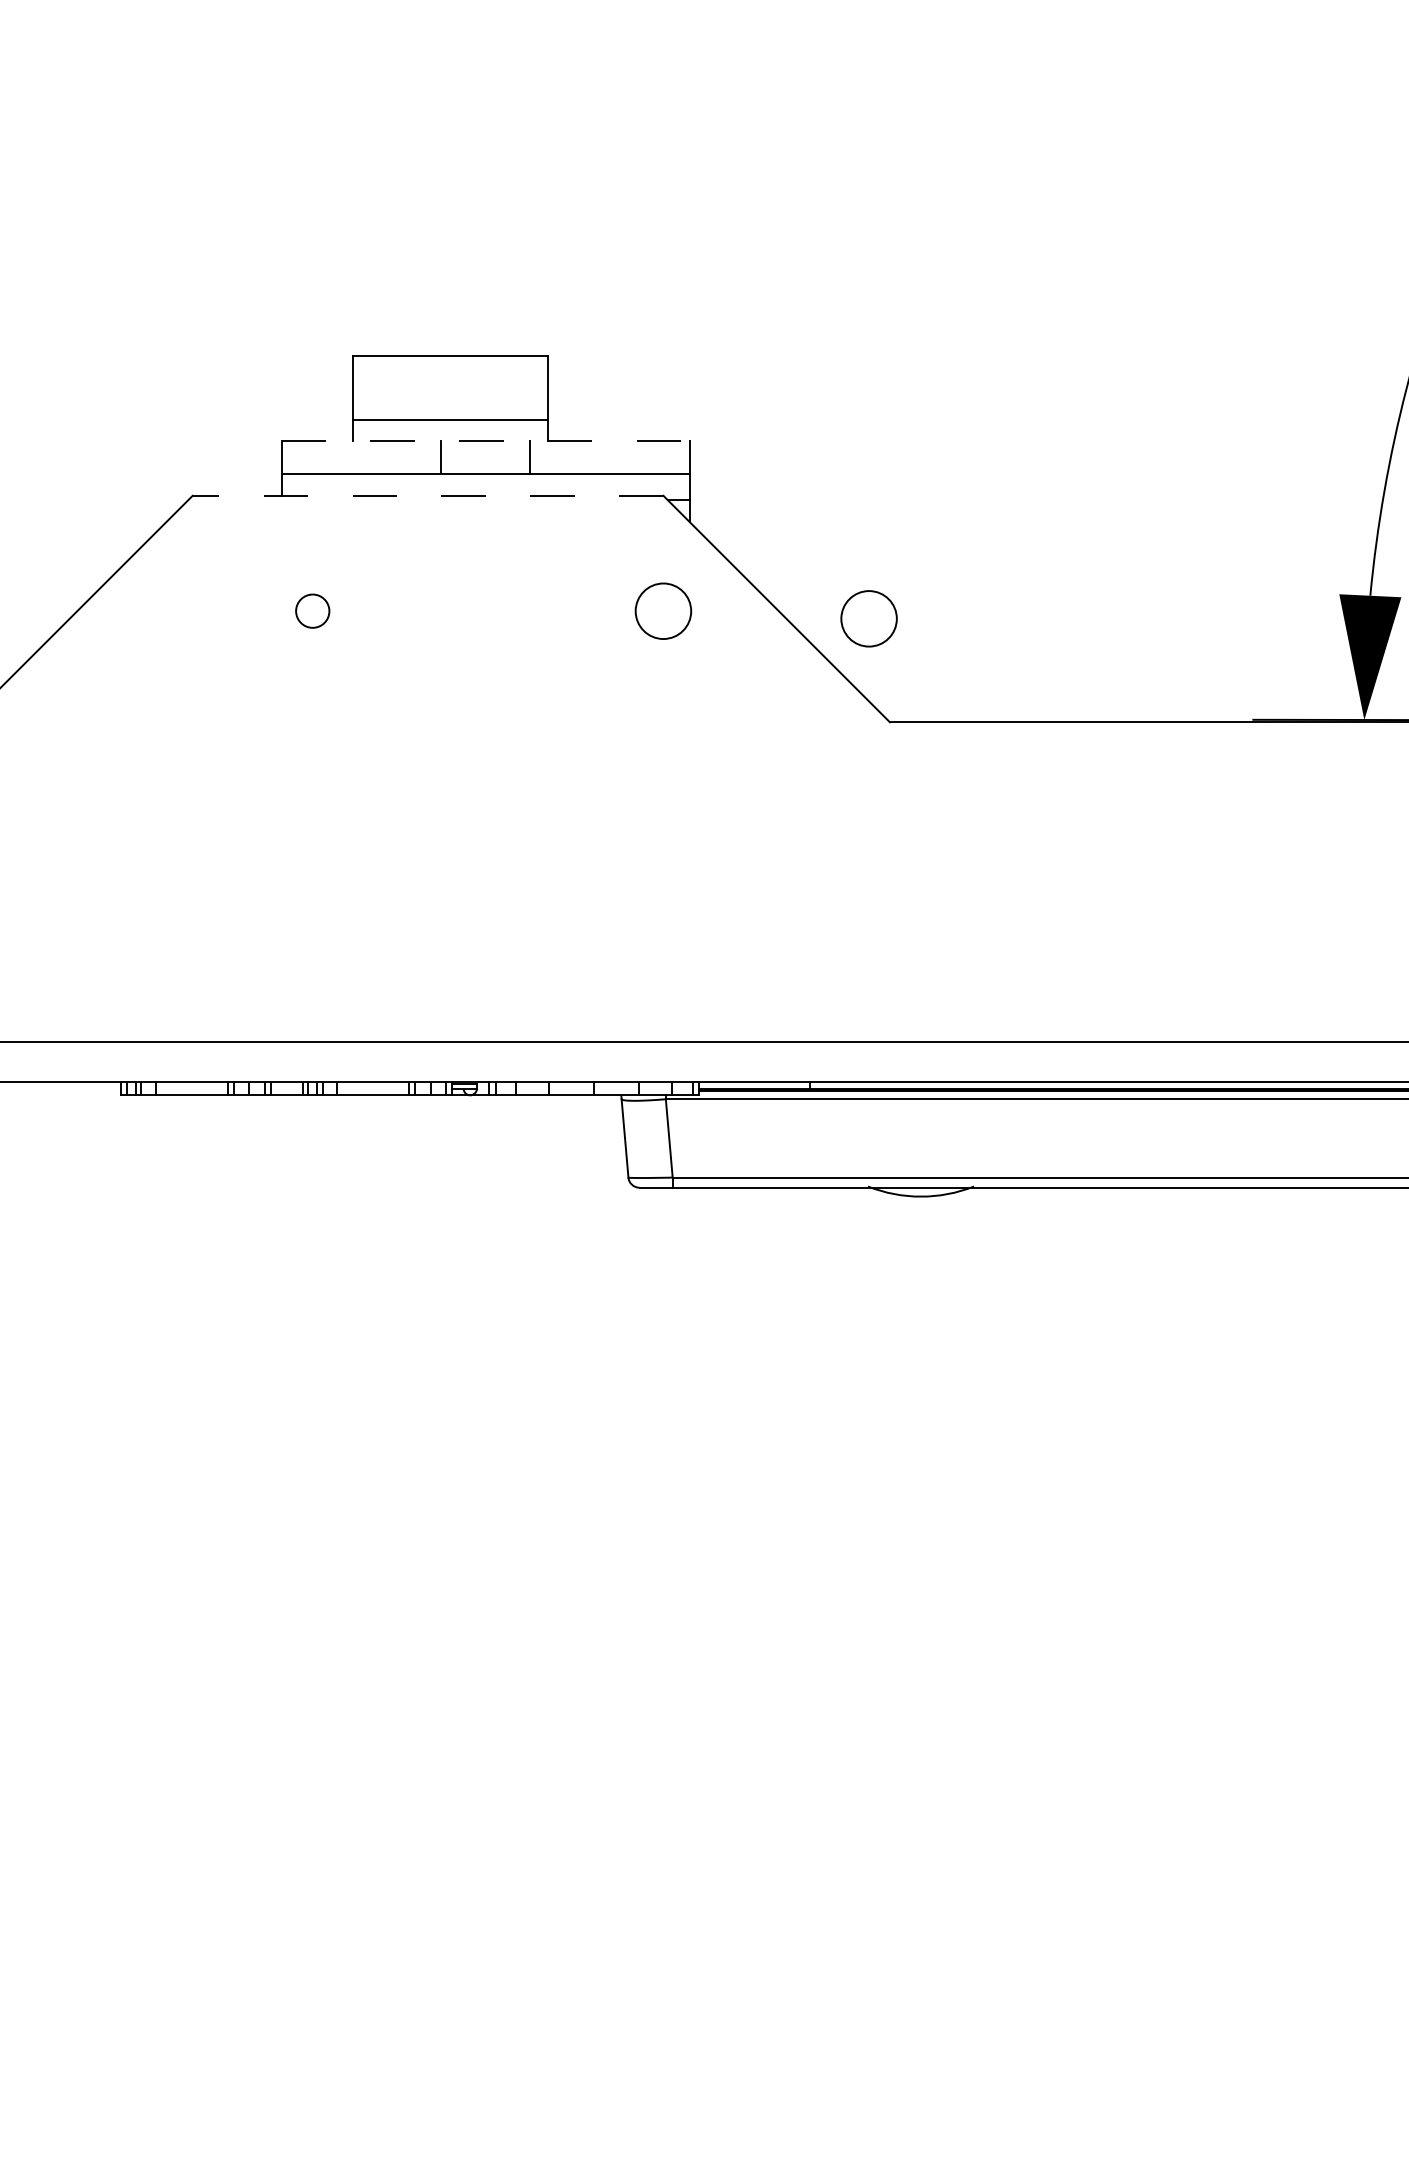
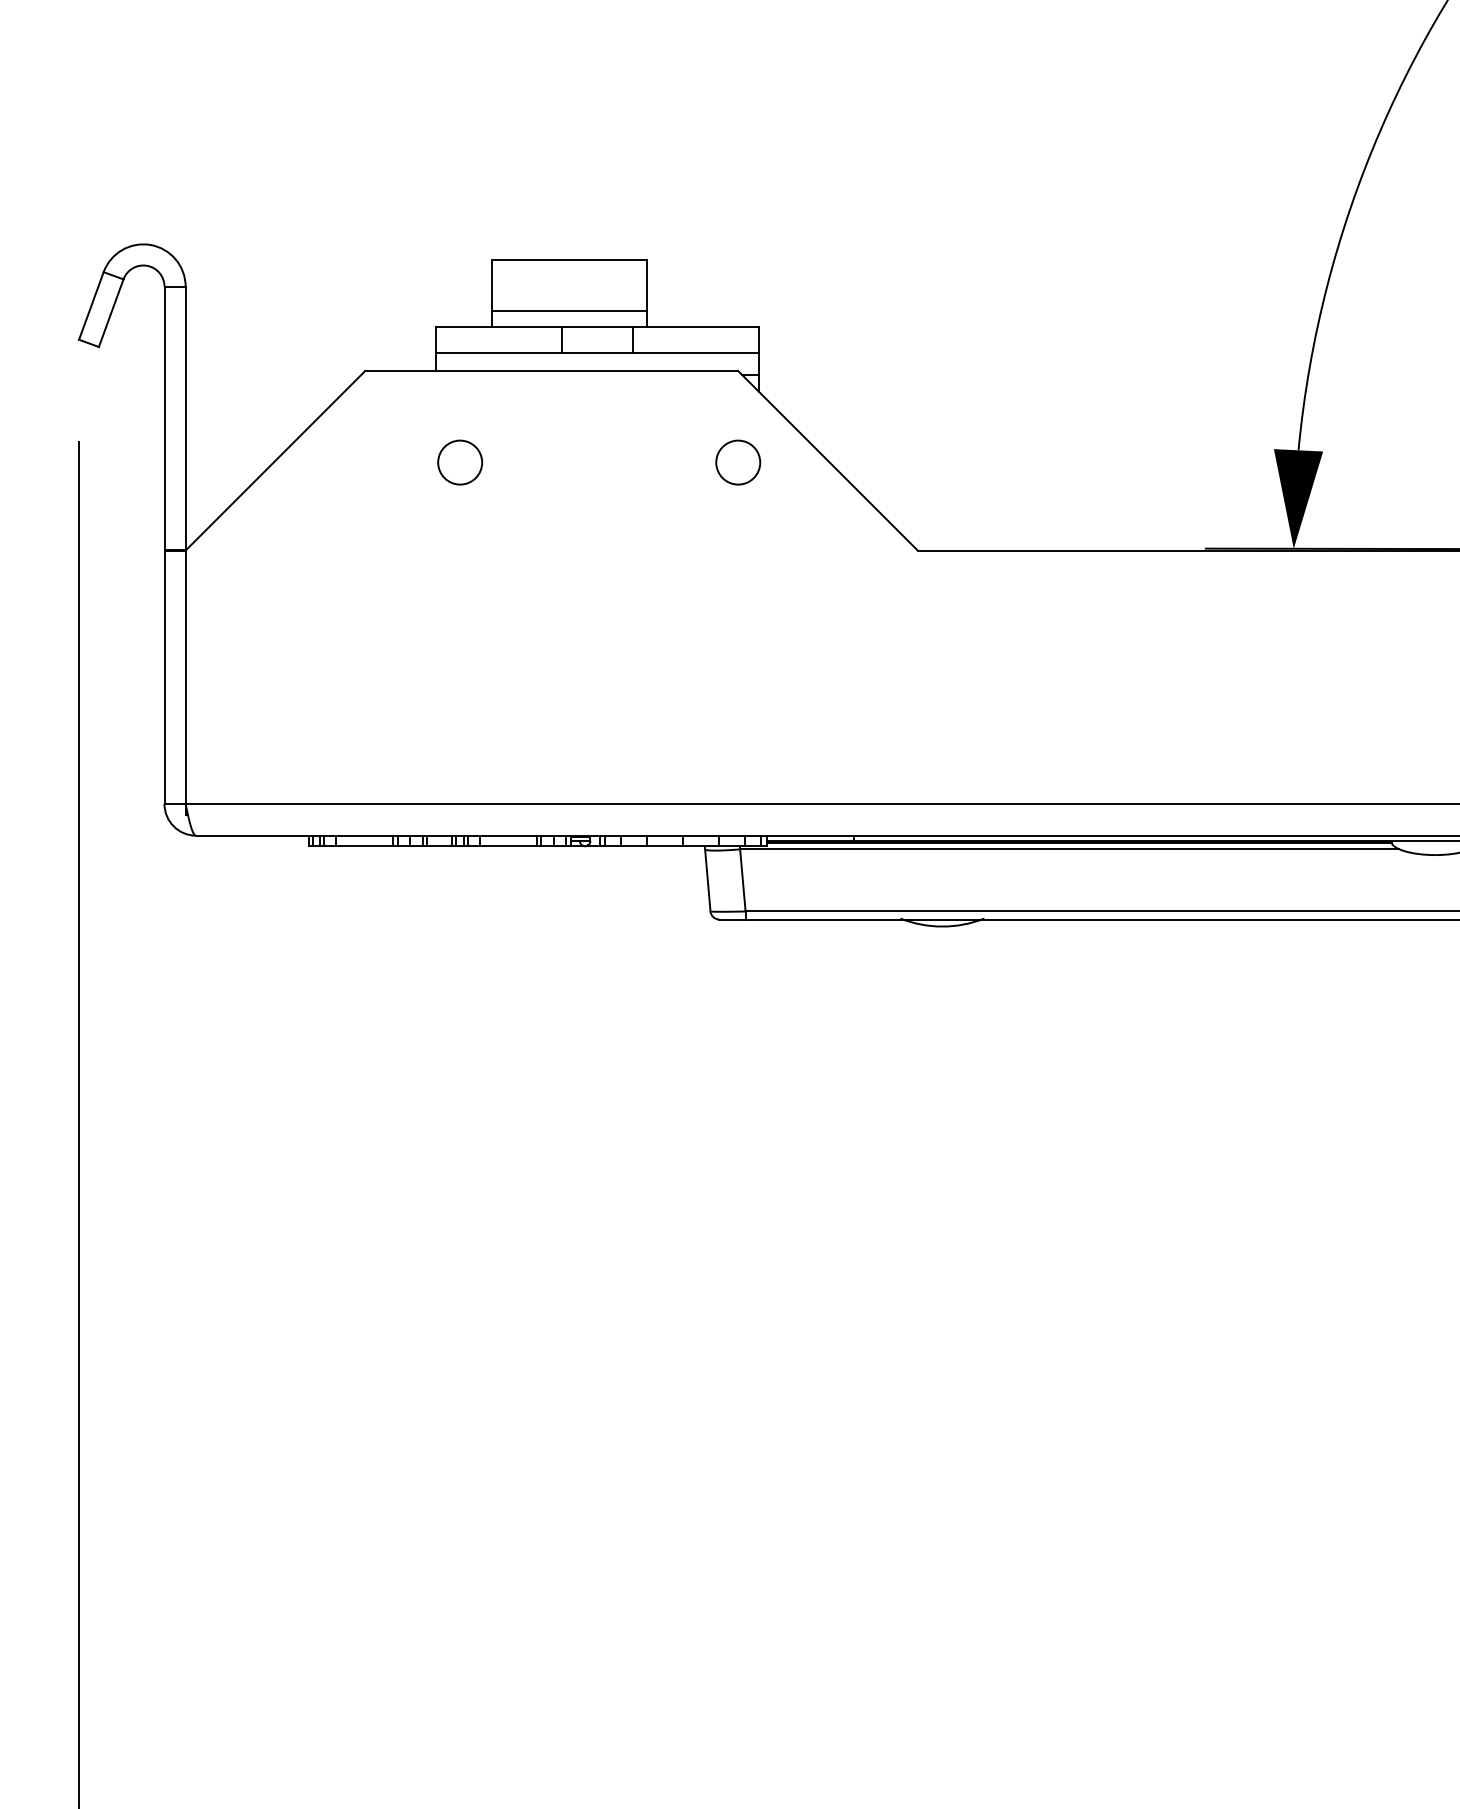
line: (485, 440) -> (597, 327), dashed -> solid
line: (427, 496) -> (551, 371), dashed -> solid
circle: (312, 611) -> (460, 462), size x1.67
circle: (869, 618) -> (901, 468), removed

